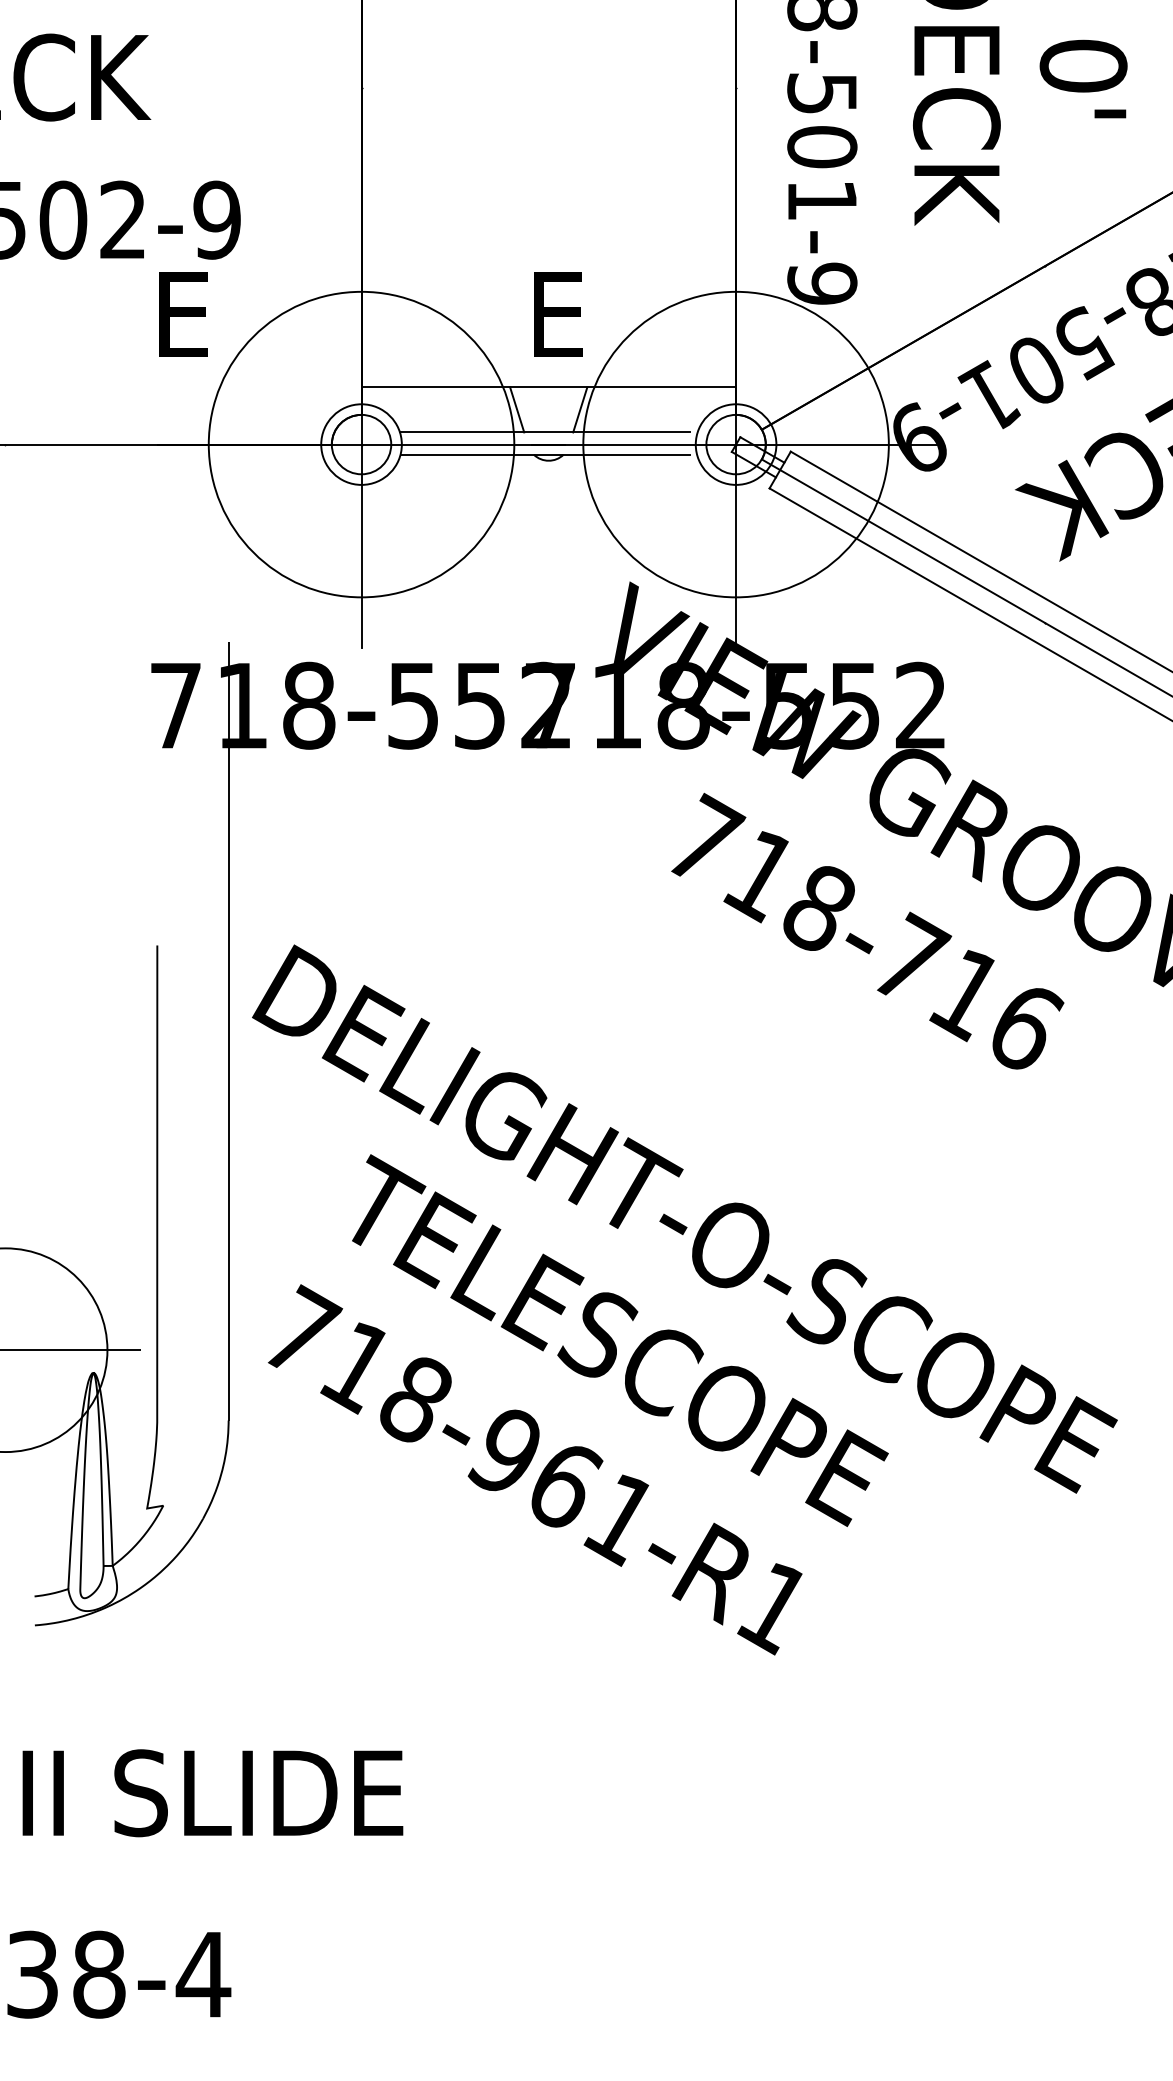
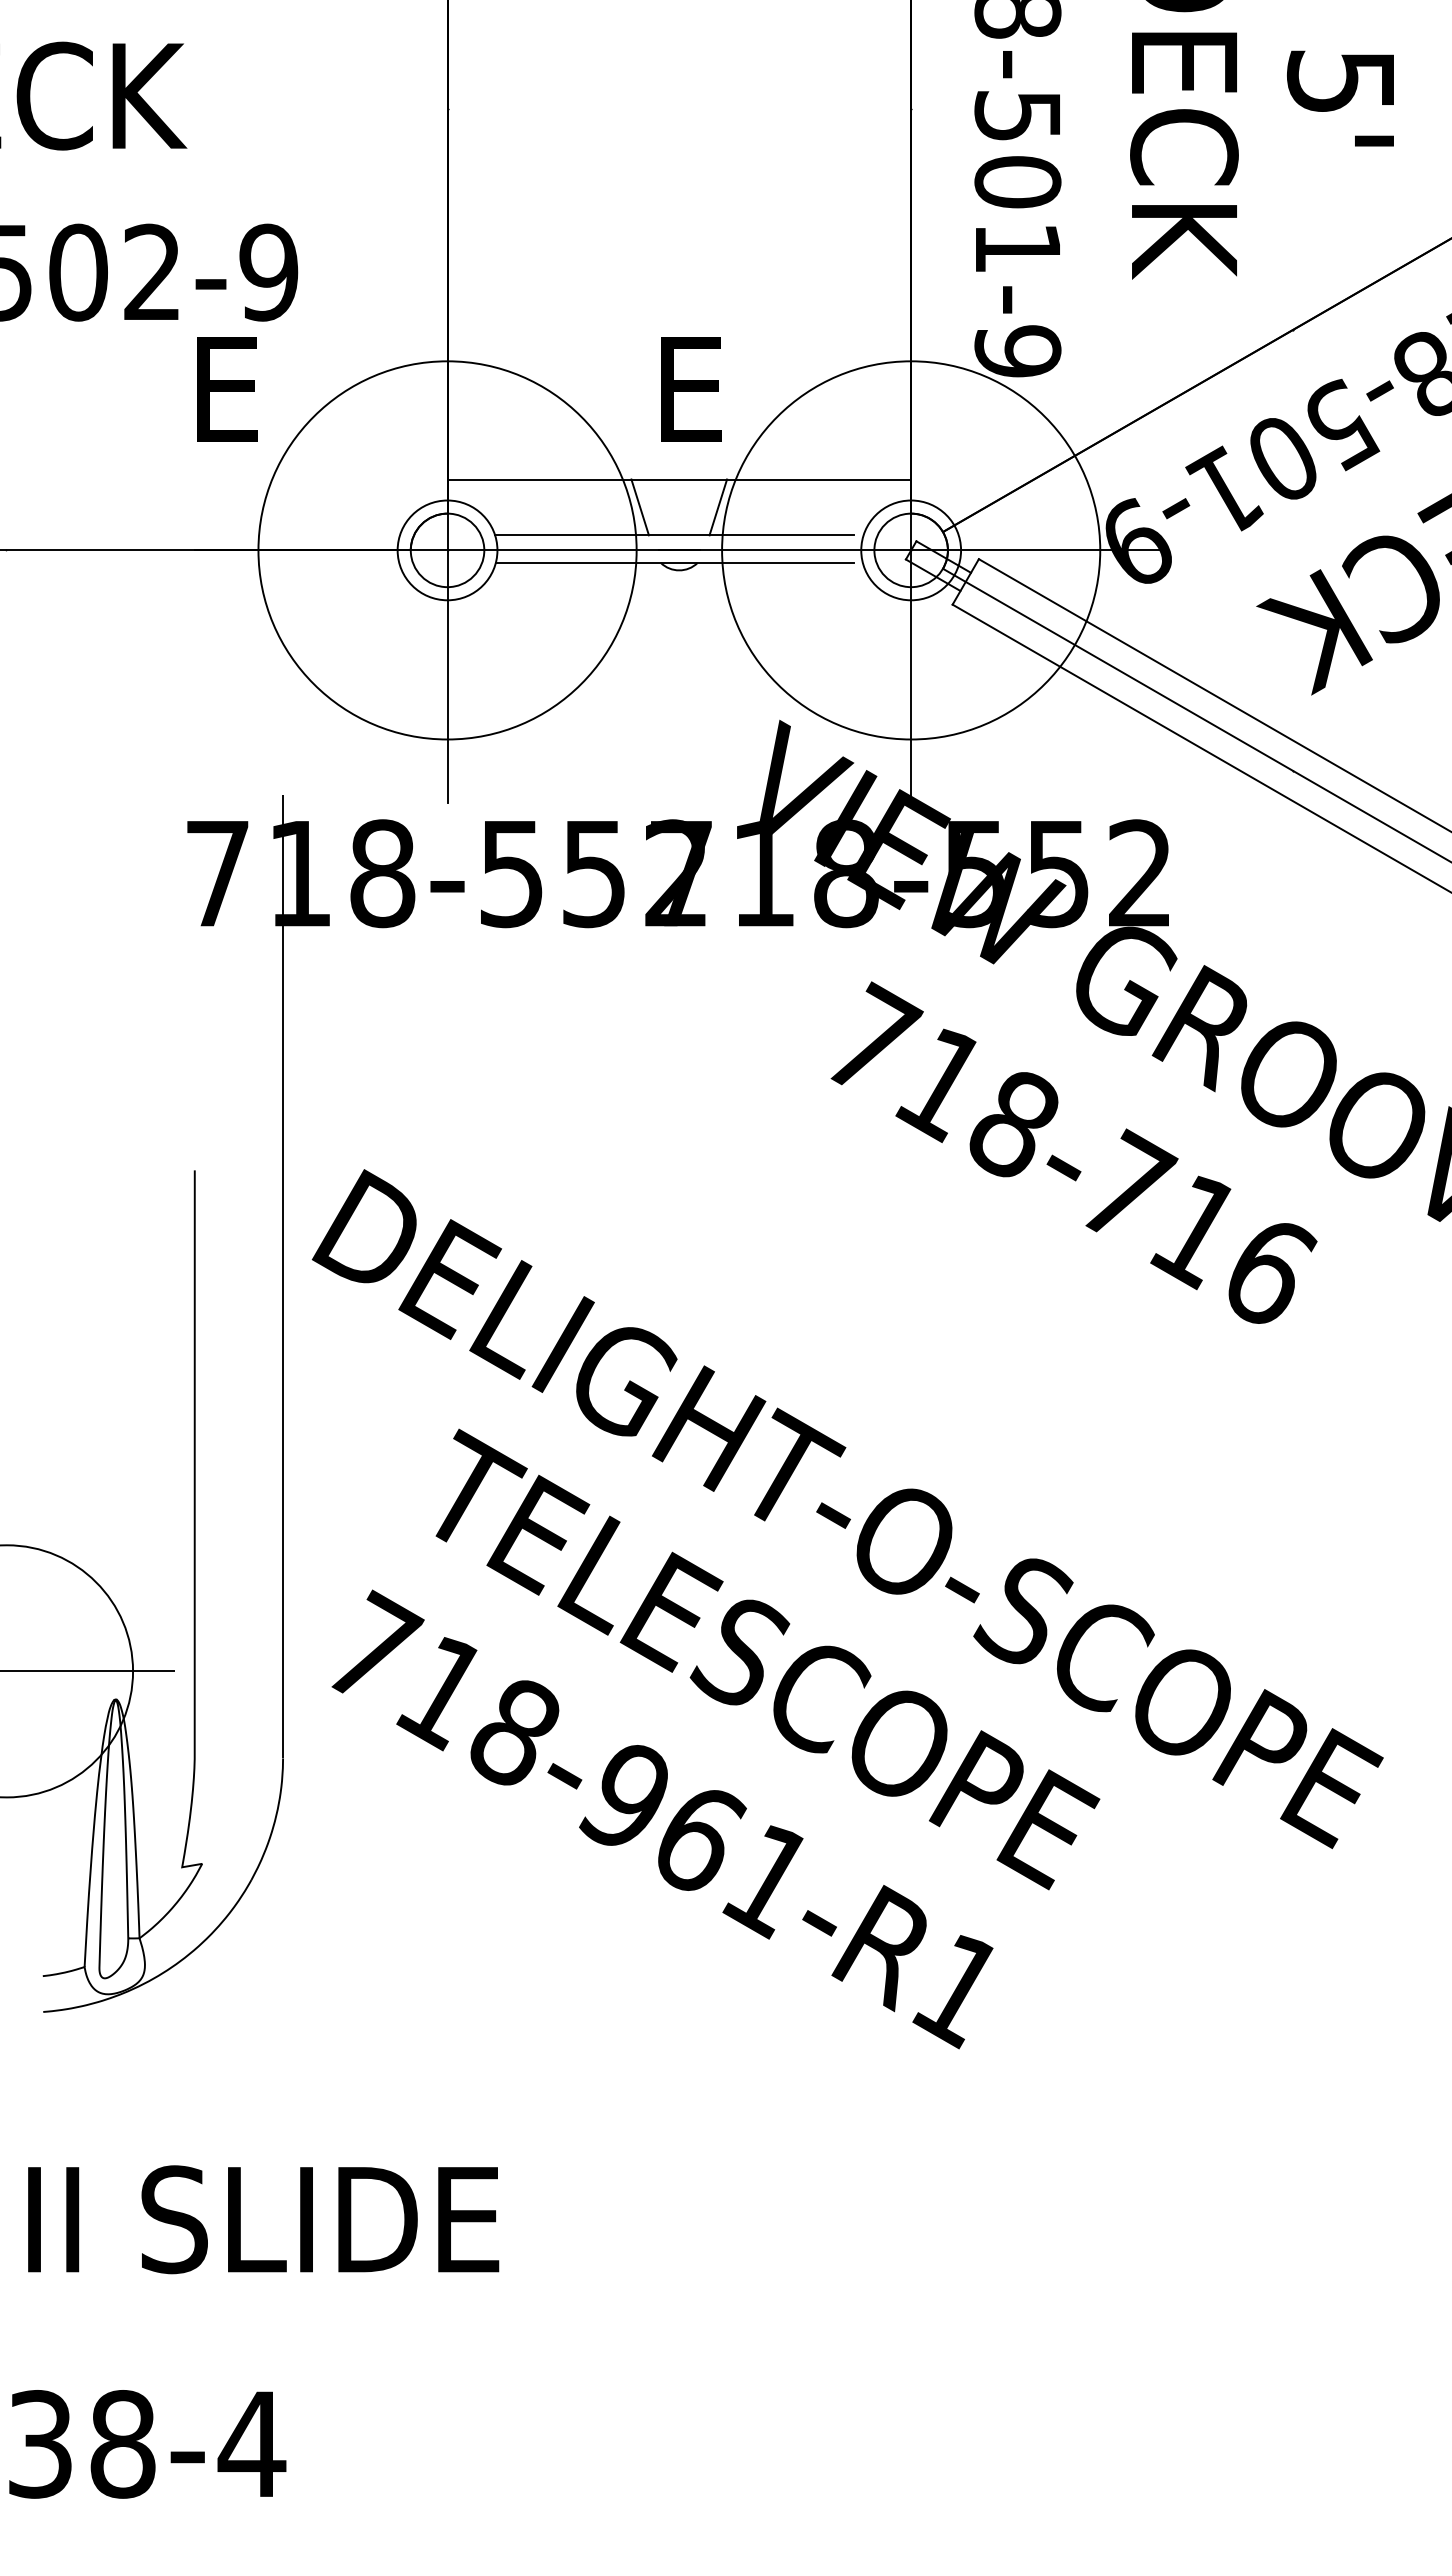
text: (1083, 65) -> (1341, 81), 0' -> 5'

